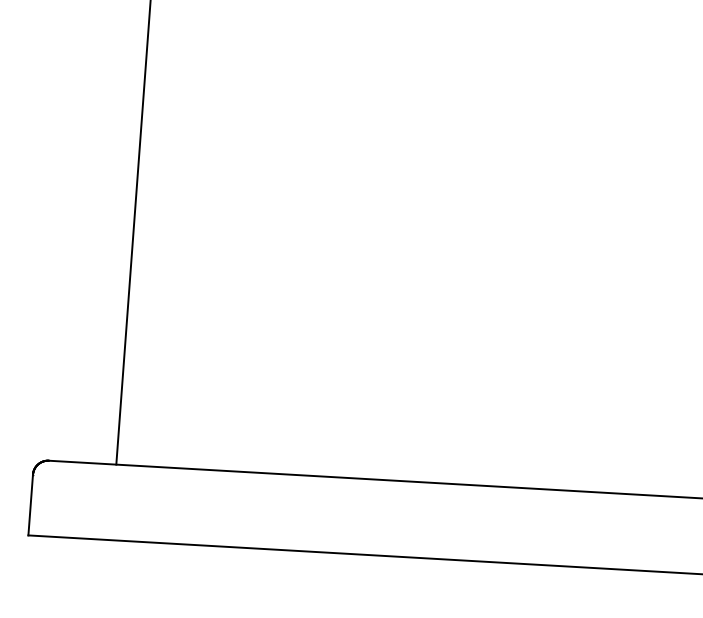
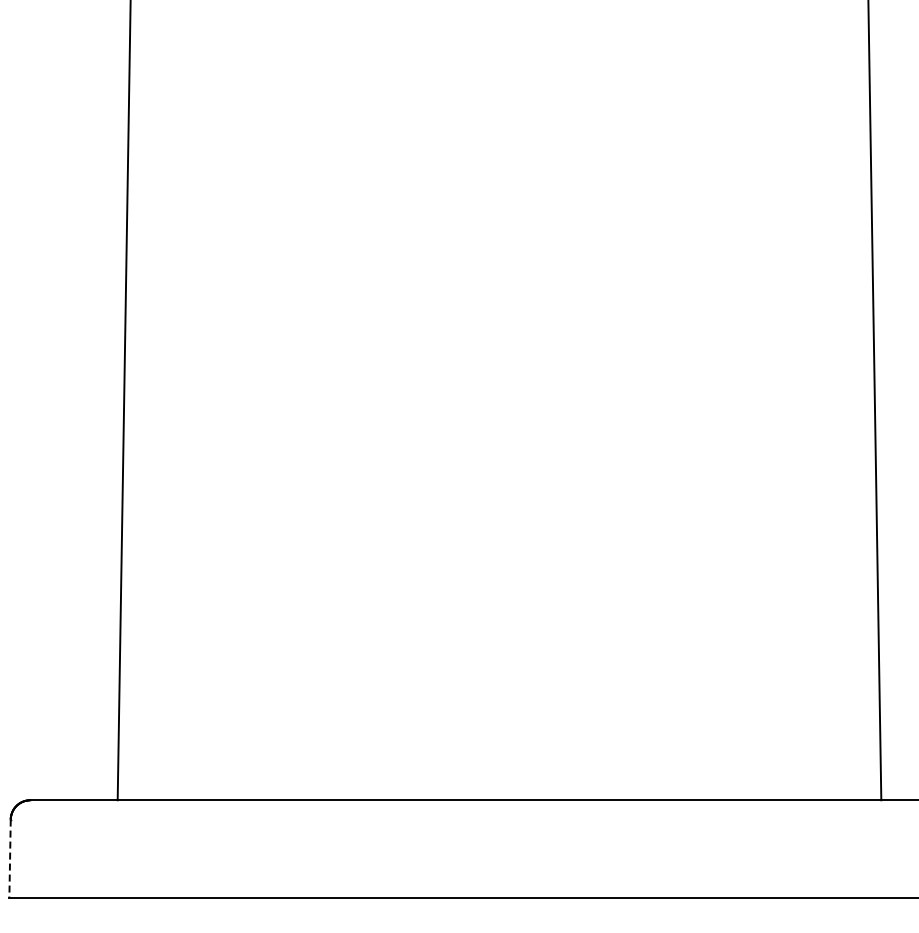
line: (31, 505) -> (10, 859), solid -> dashed

